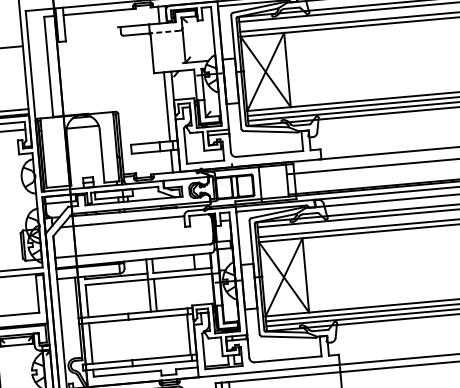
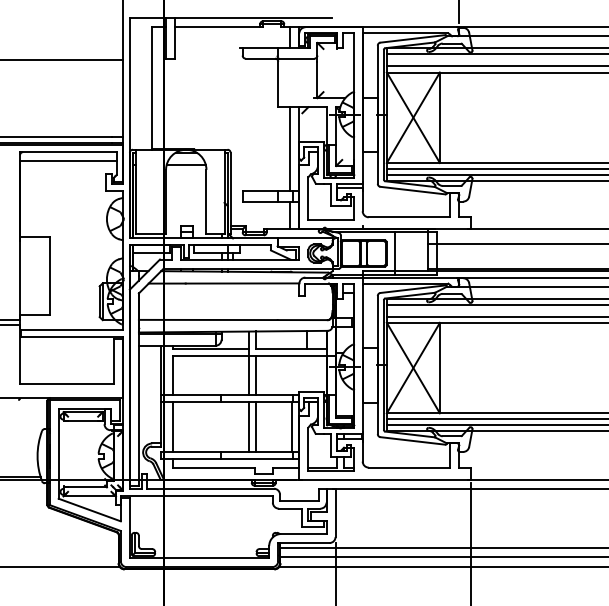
line: (165, 31) -> (296, 58), dashed -> solid
line: (158, 336) -> (255, 426), added
line: (153, 337) -> (248, 426), added

